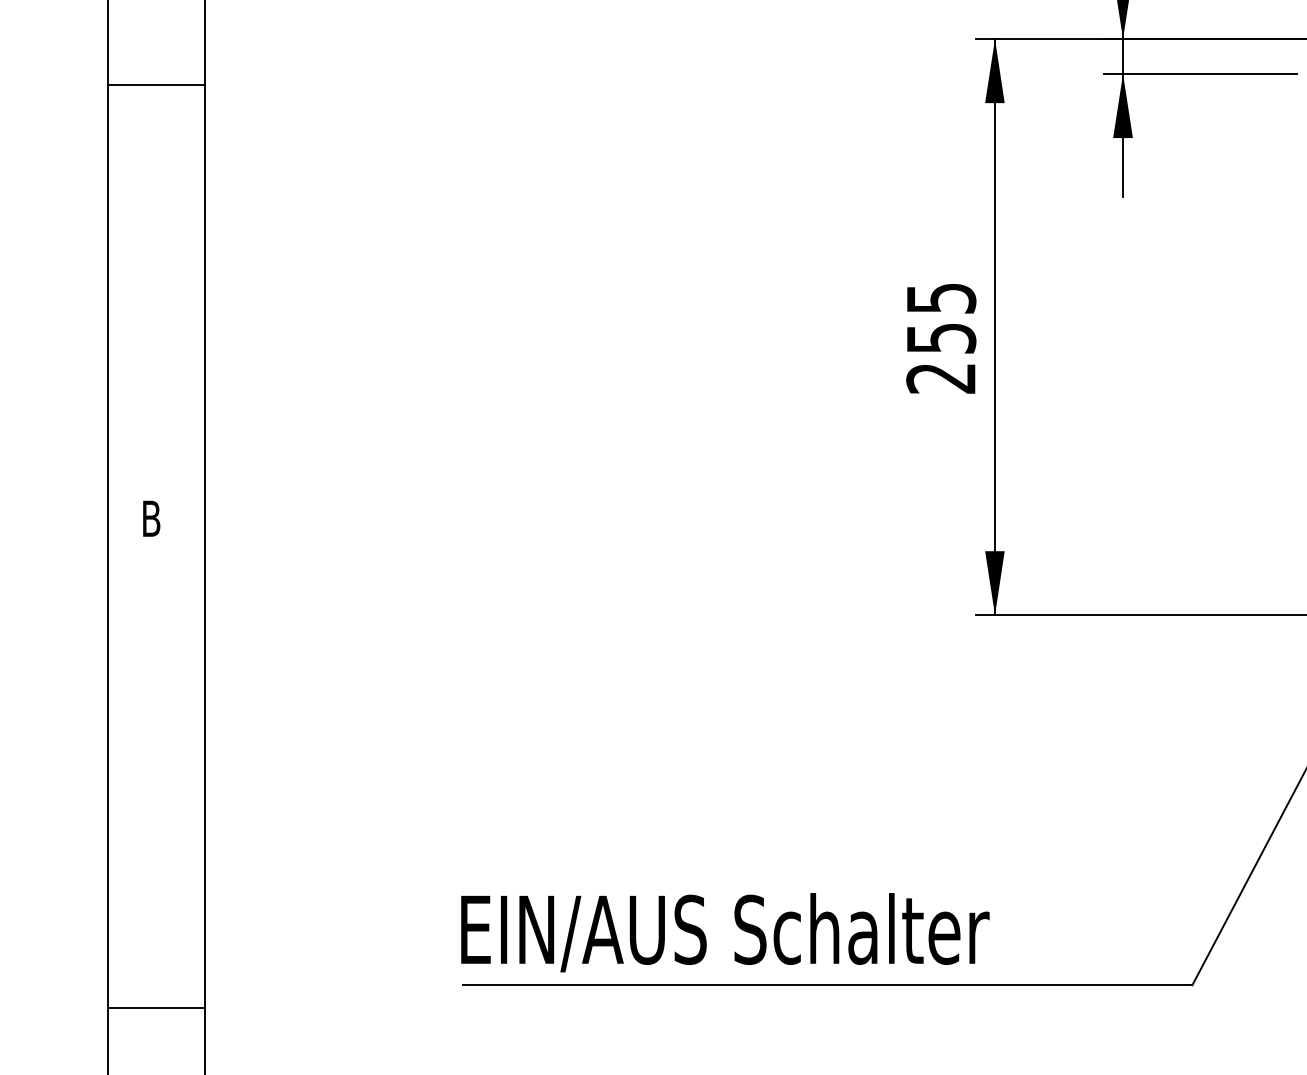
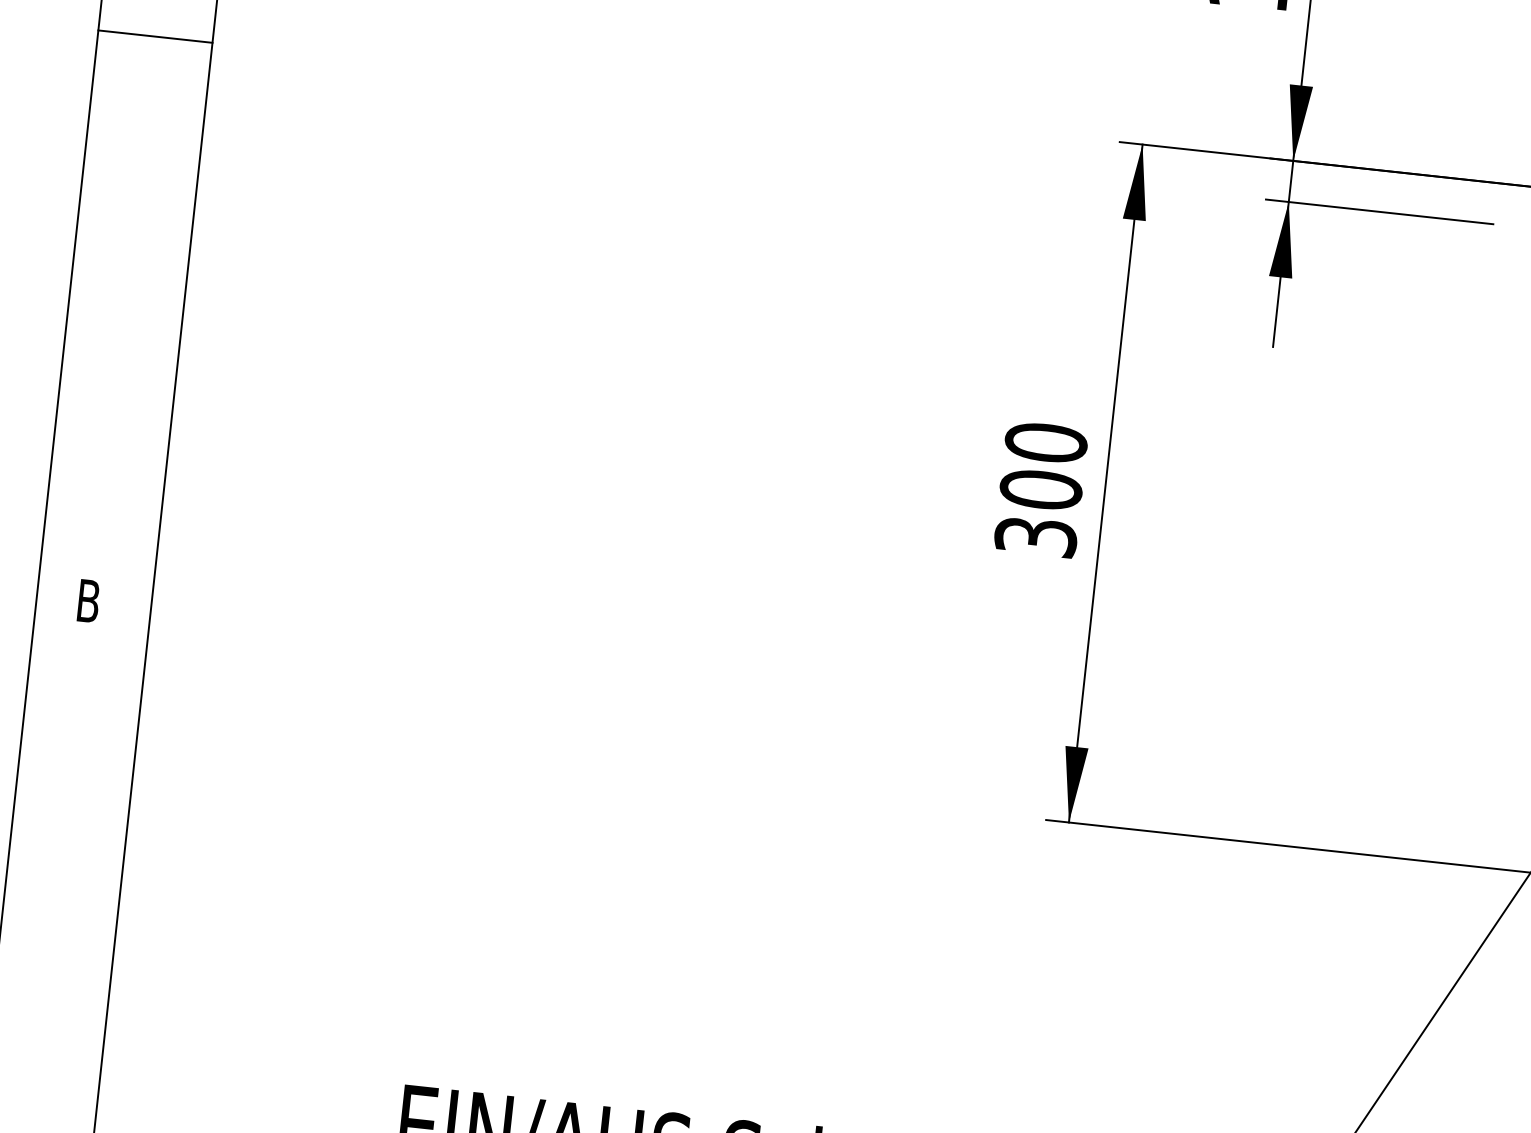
line: (155, 84) -> (154, 36), moved
text: (941, 337) -> (1041, 488), 255 -> 300

